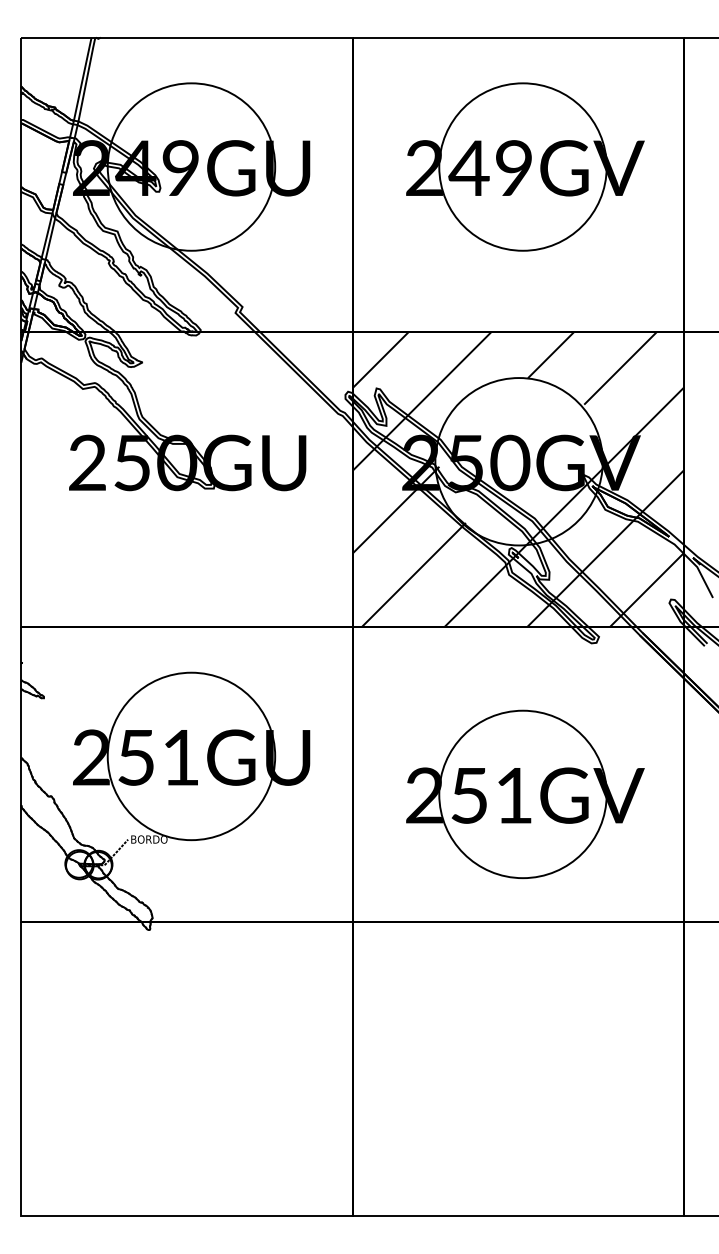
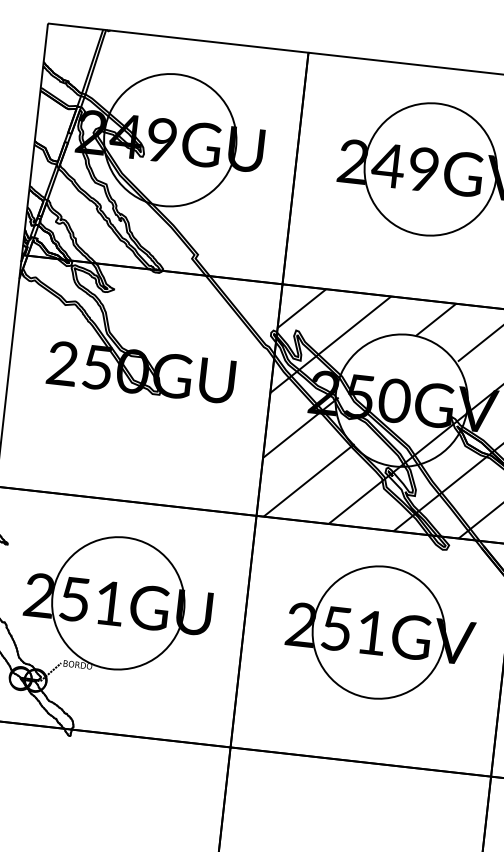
part: (525, 794) -> (380, 632), moved

